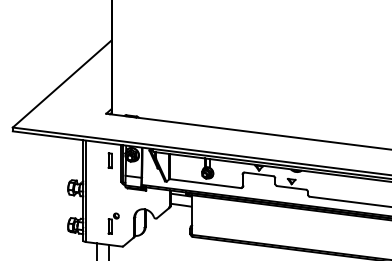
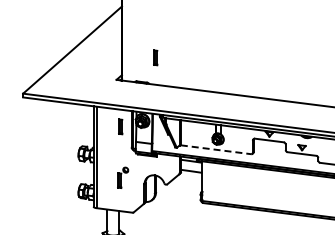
part: (144, 91) -> (154, 57), added
line: (206, 183) -> (216, 149), solid -> dashed
part: (113, 223) -> (122, 177), moved

